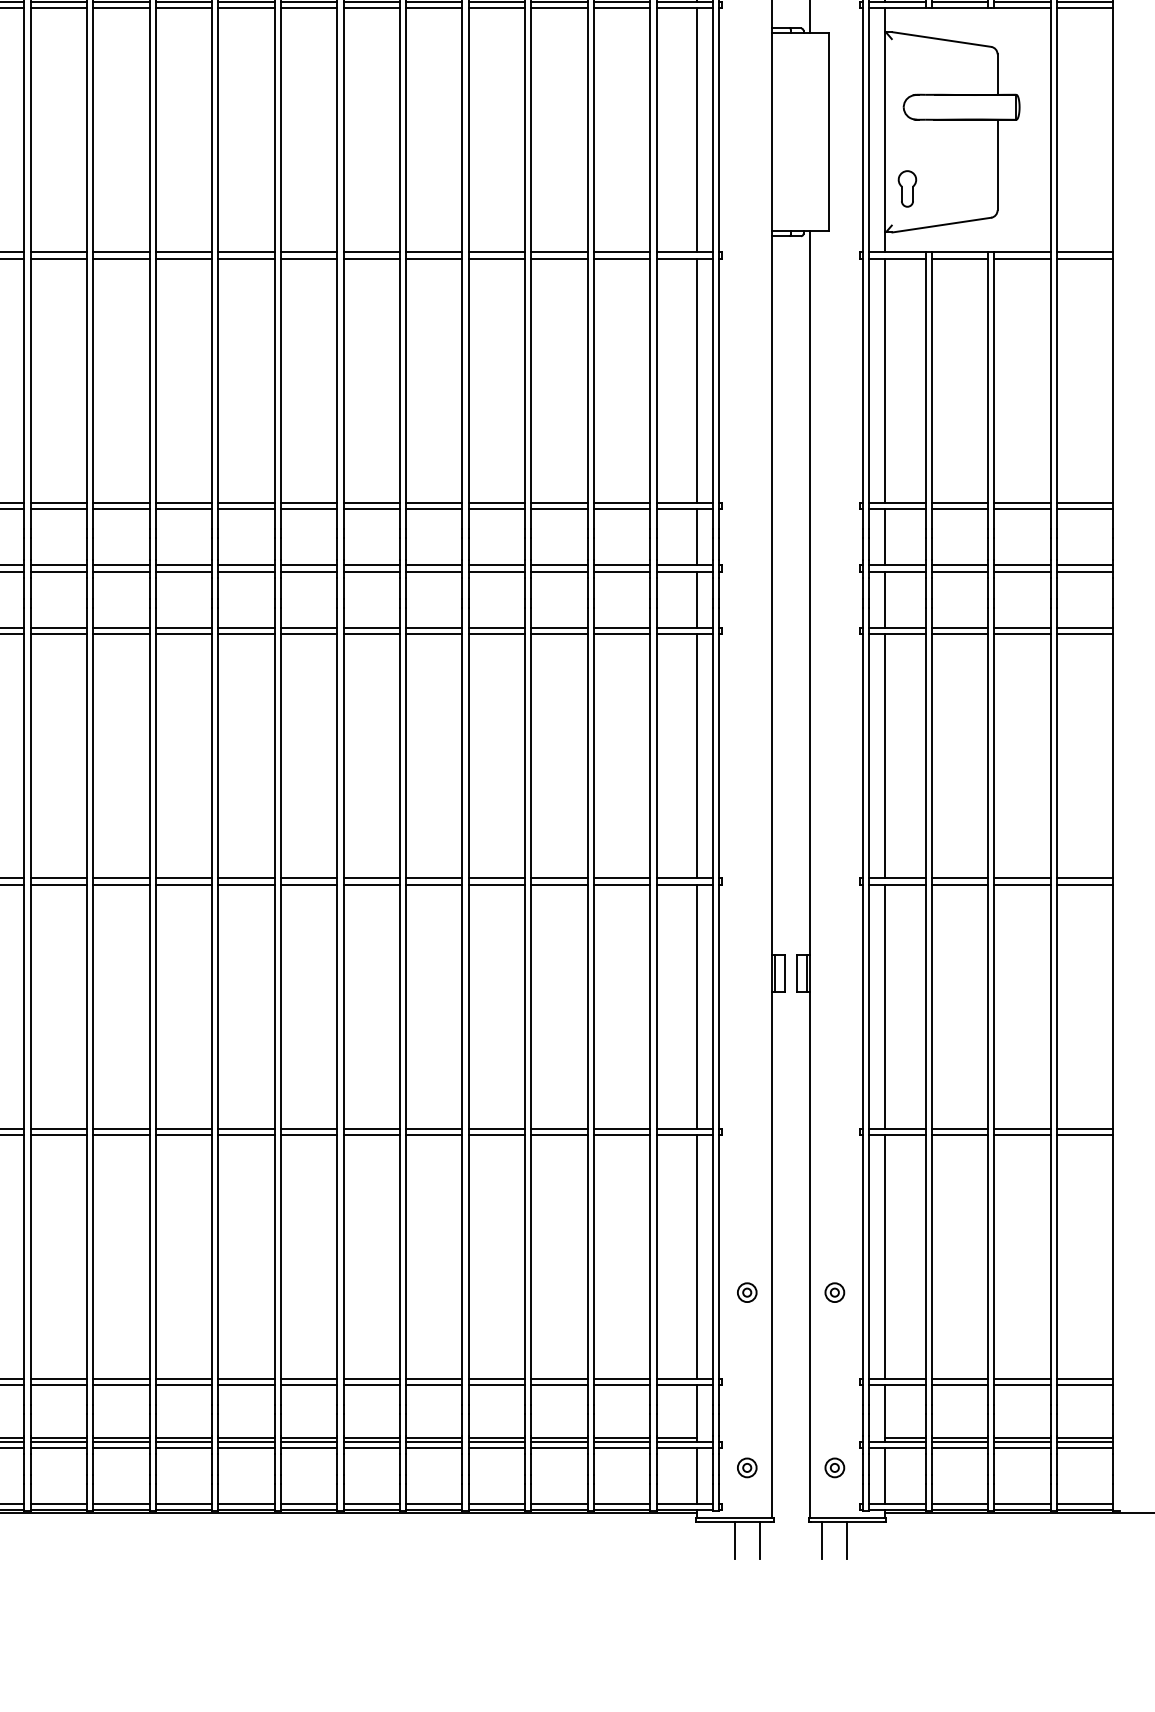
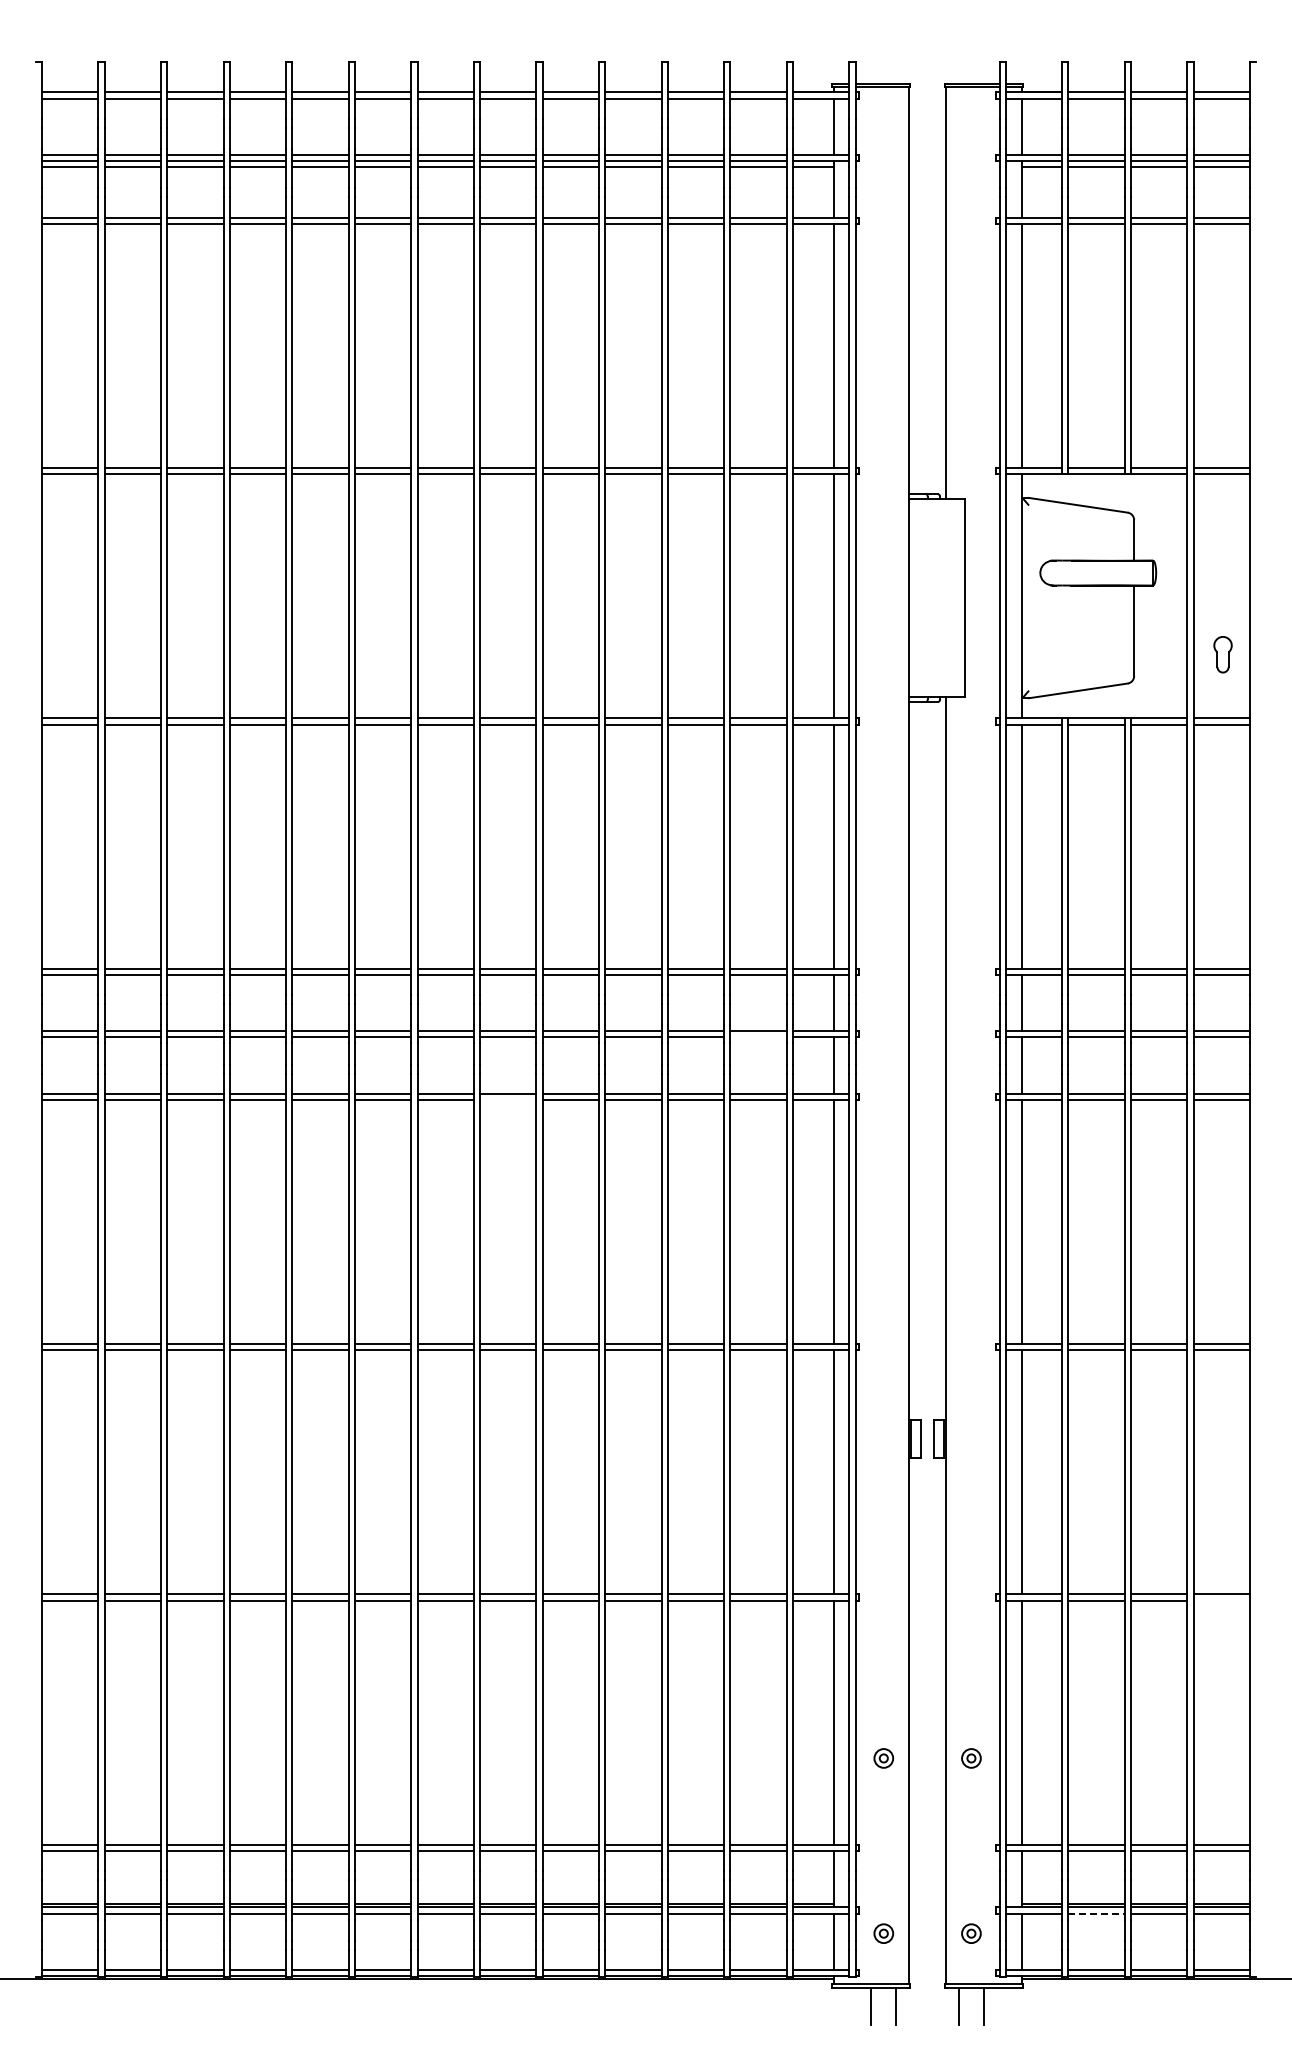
part: (906, 188) -> (1222, 654), moved
line: (621, 571) -> (758, 1037), removed
line: (371, 634) -> (508, 1100), removed
line: (1084, 1134) -> (1221, 1600), removed
line: (960, 1447) -> (1097, 1913), solid -> dashed

